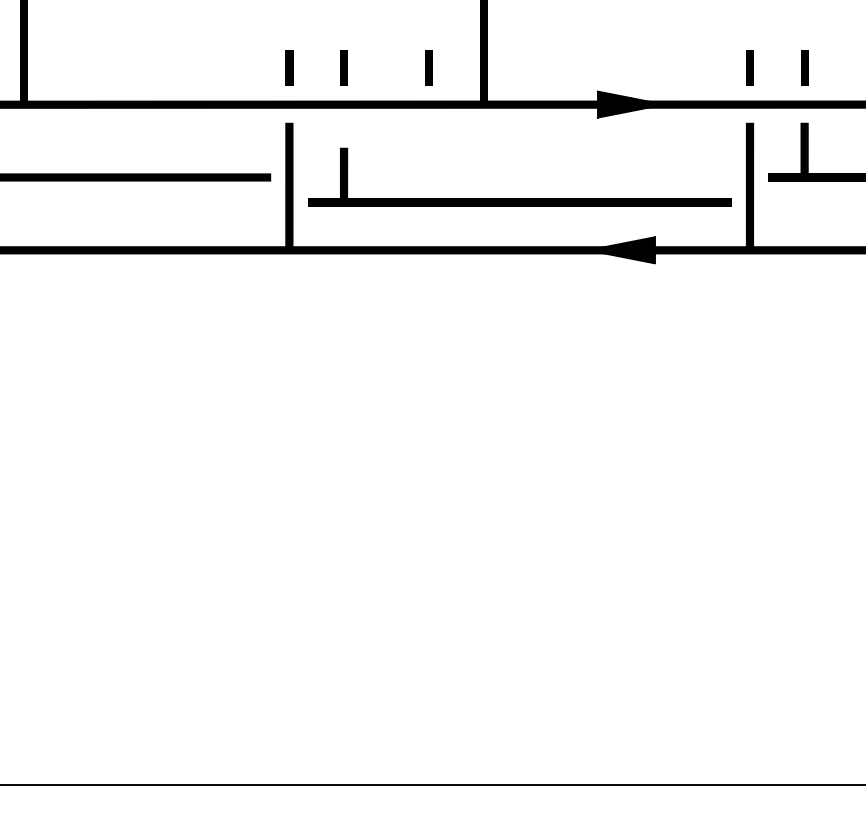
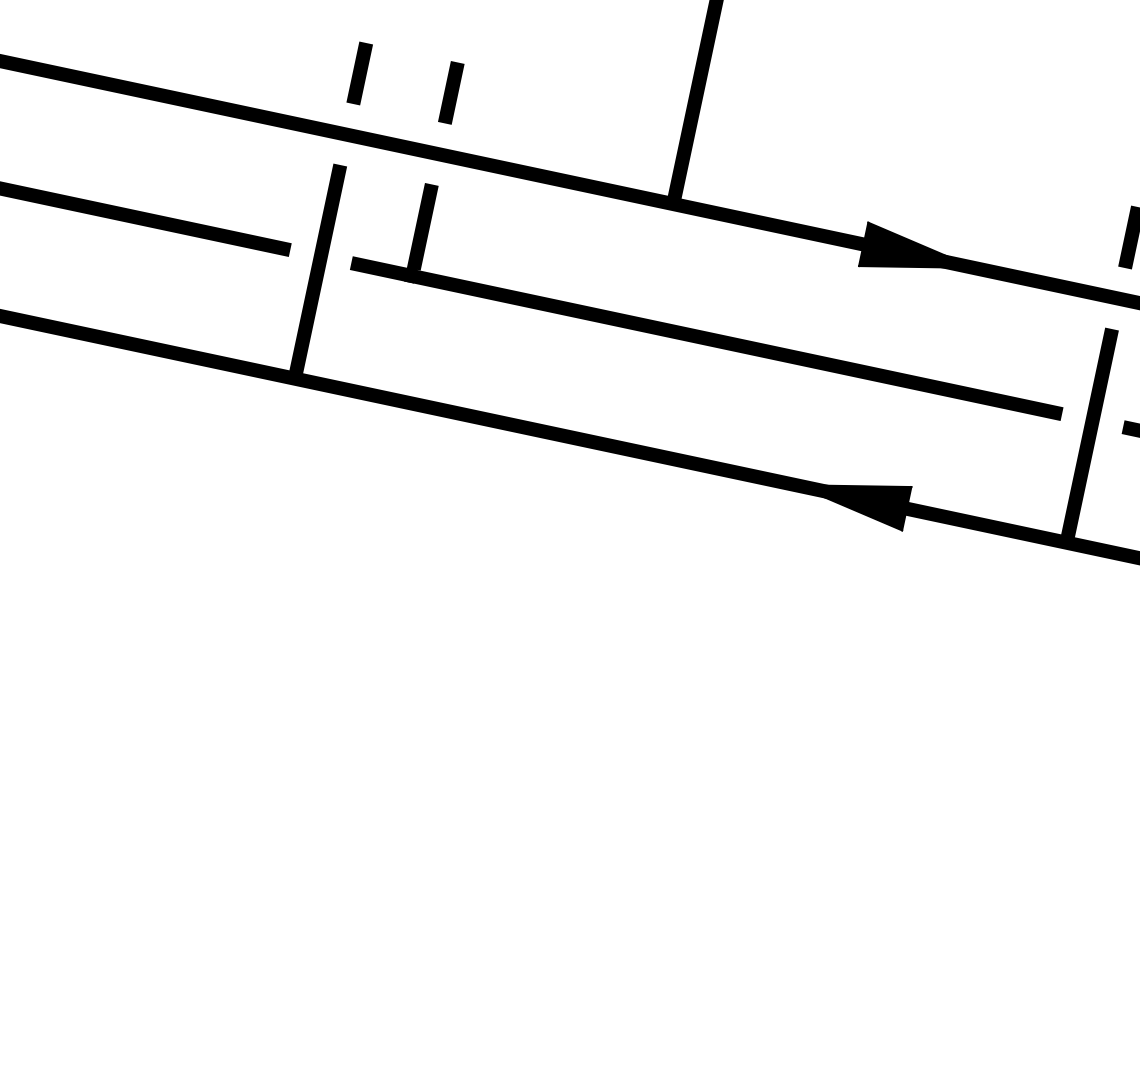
line: (428, 67) -> (593, 121), removed
part: (519, 198) -> (707, 331), moved

